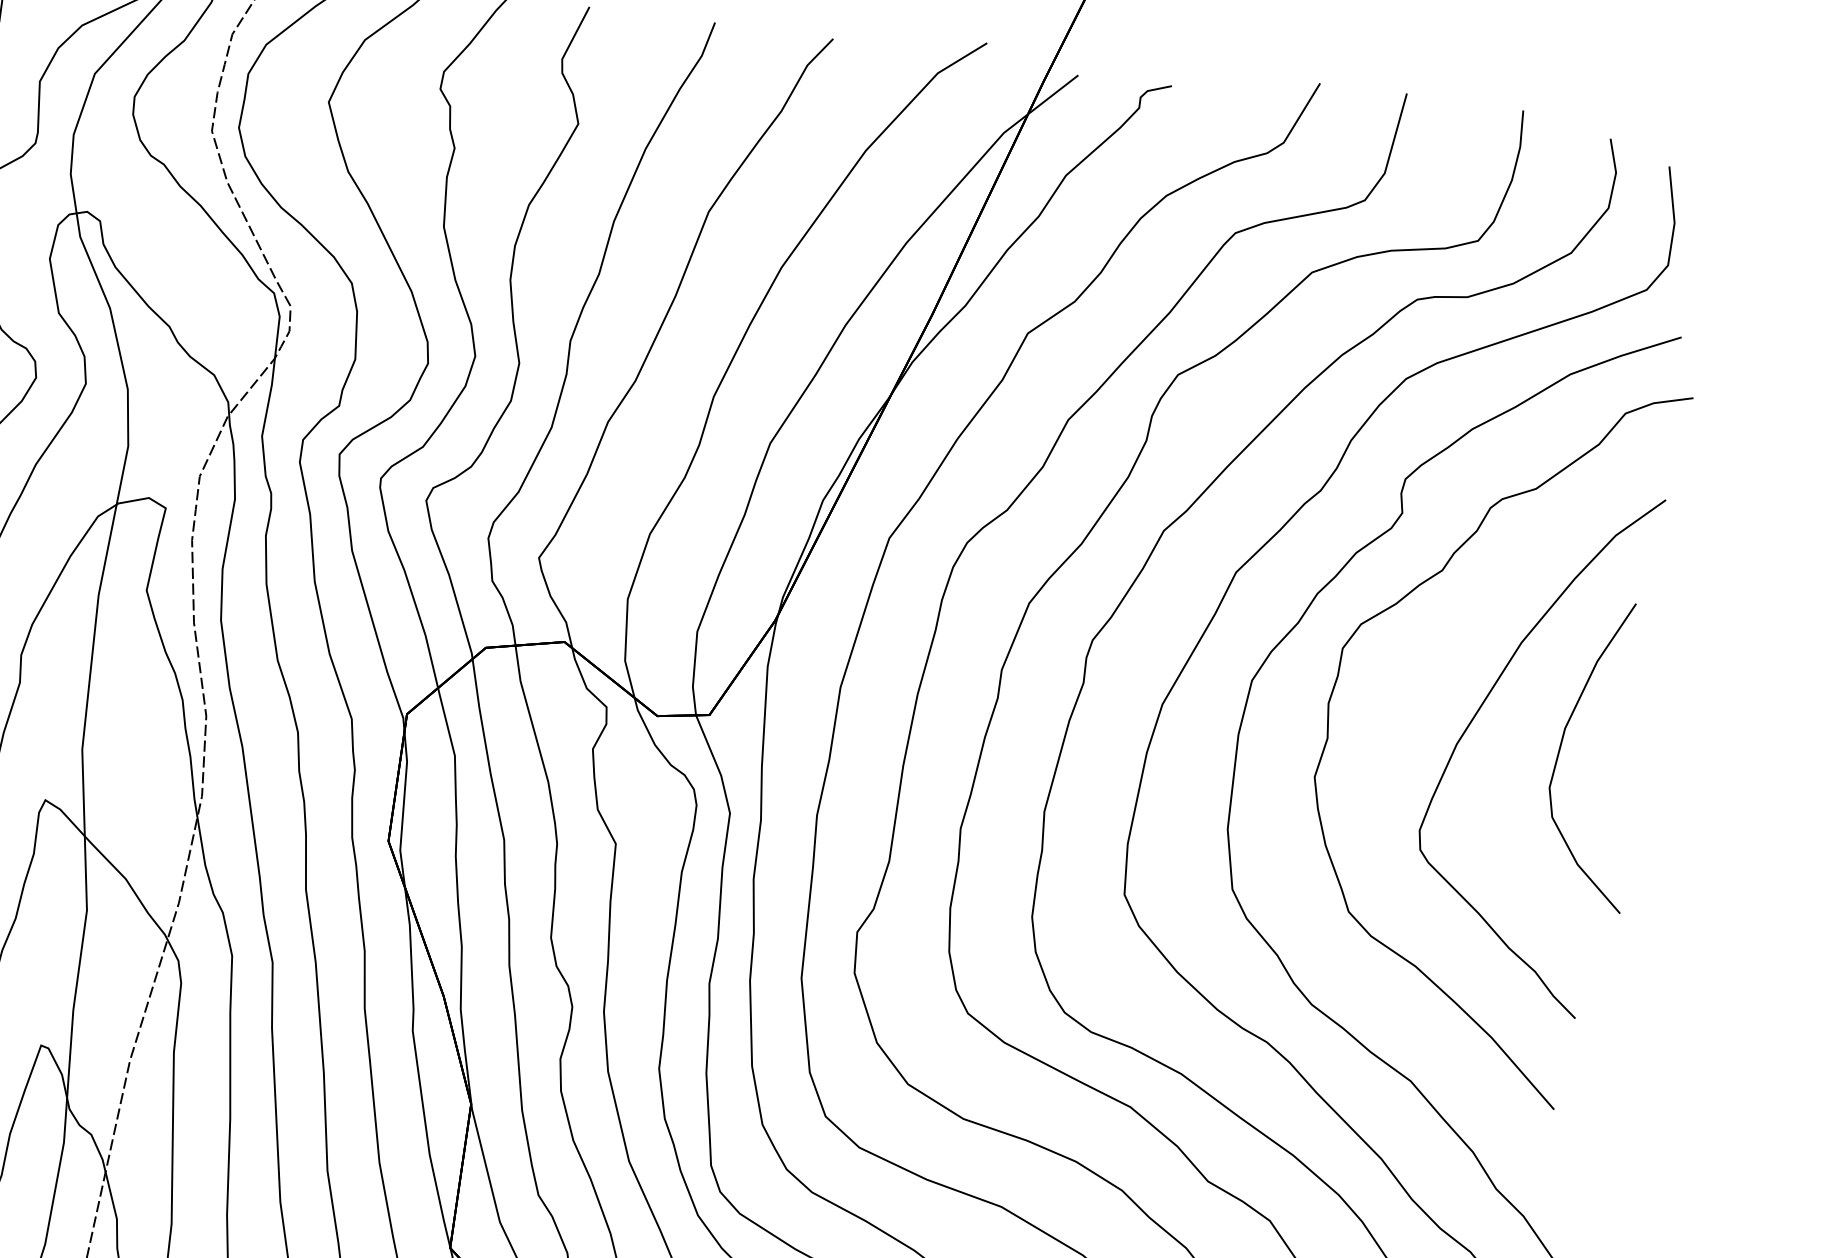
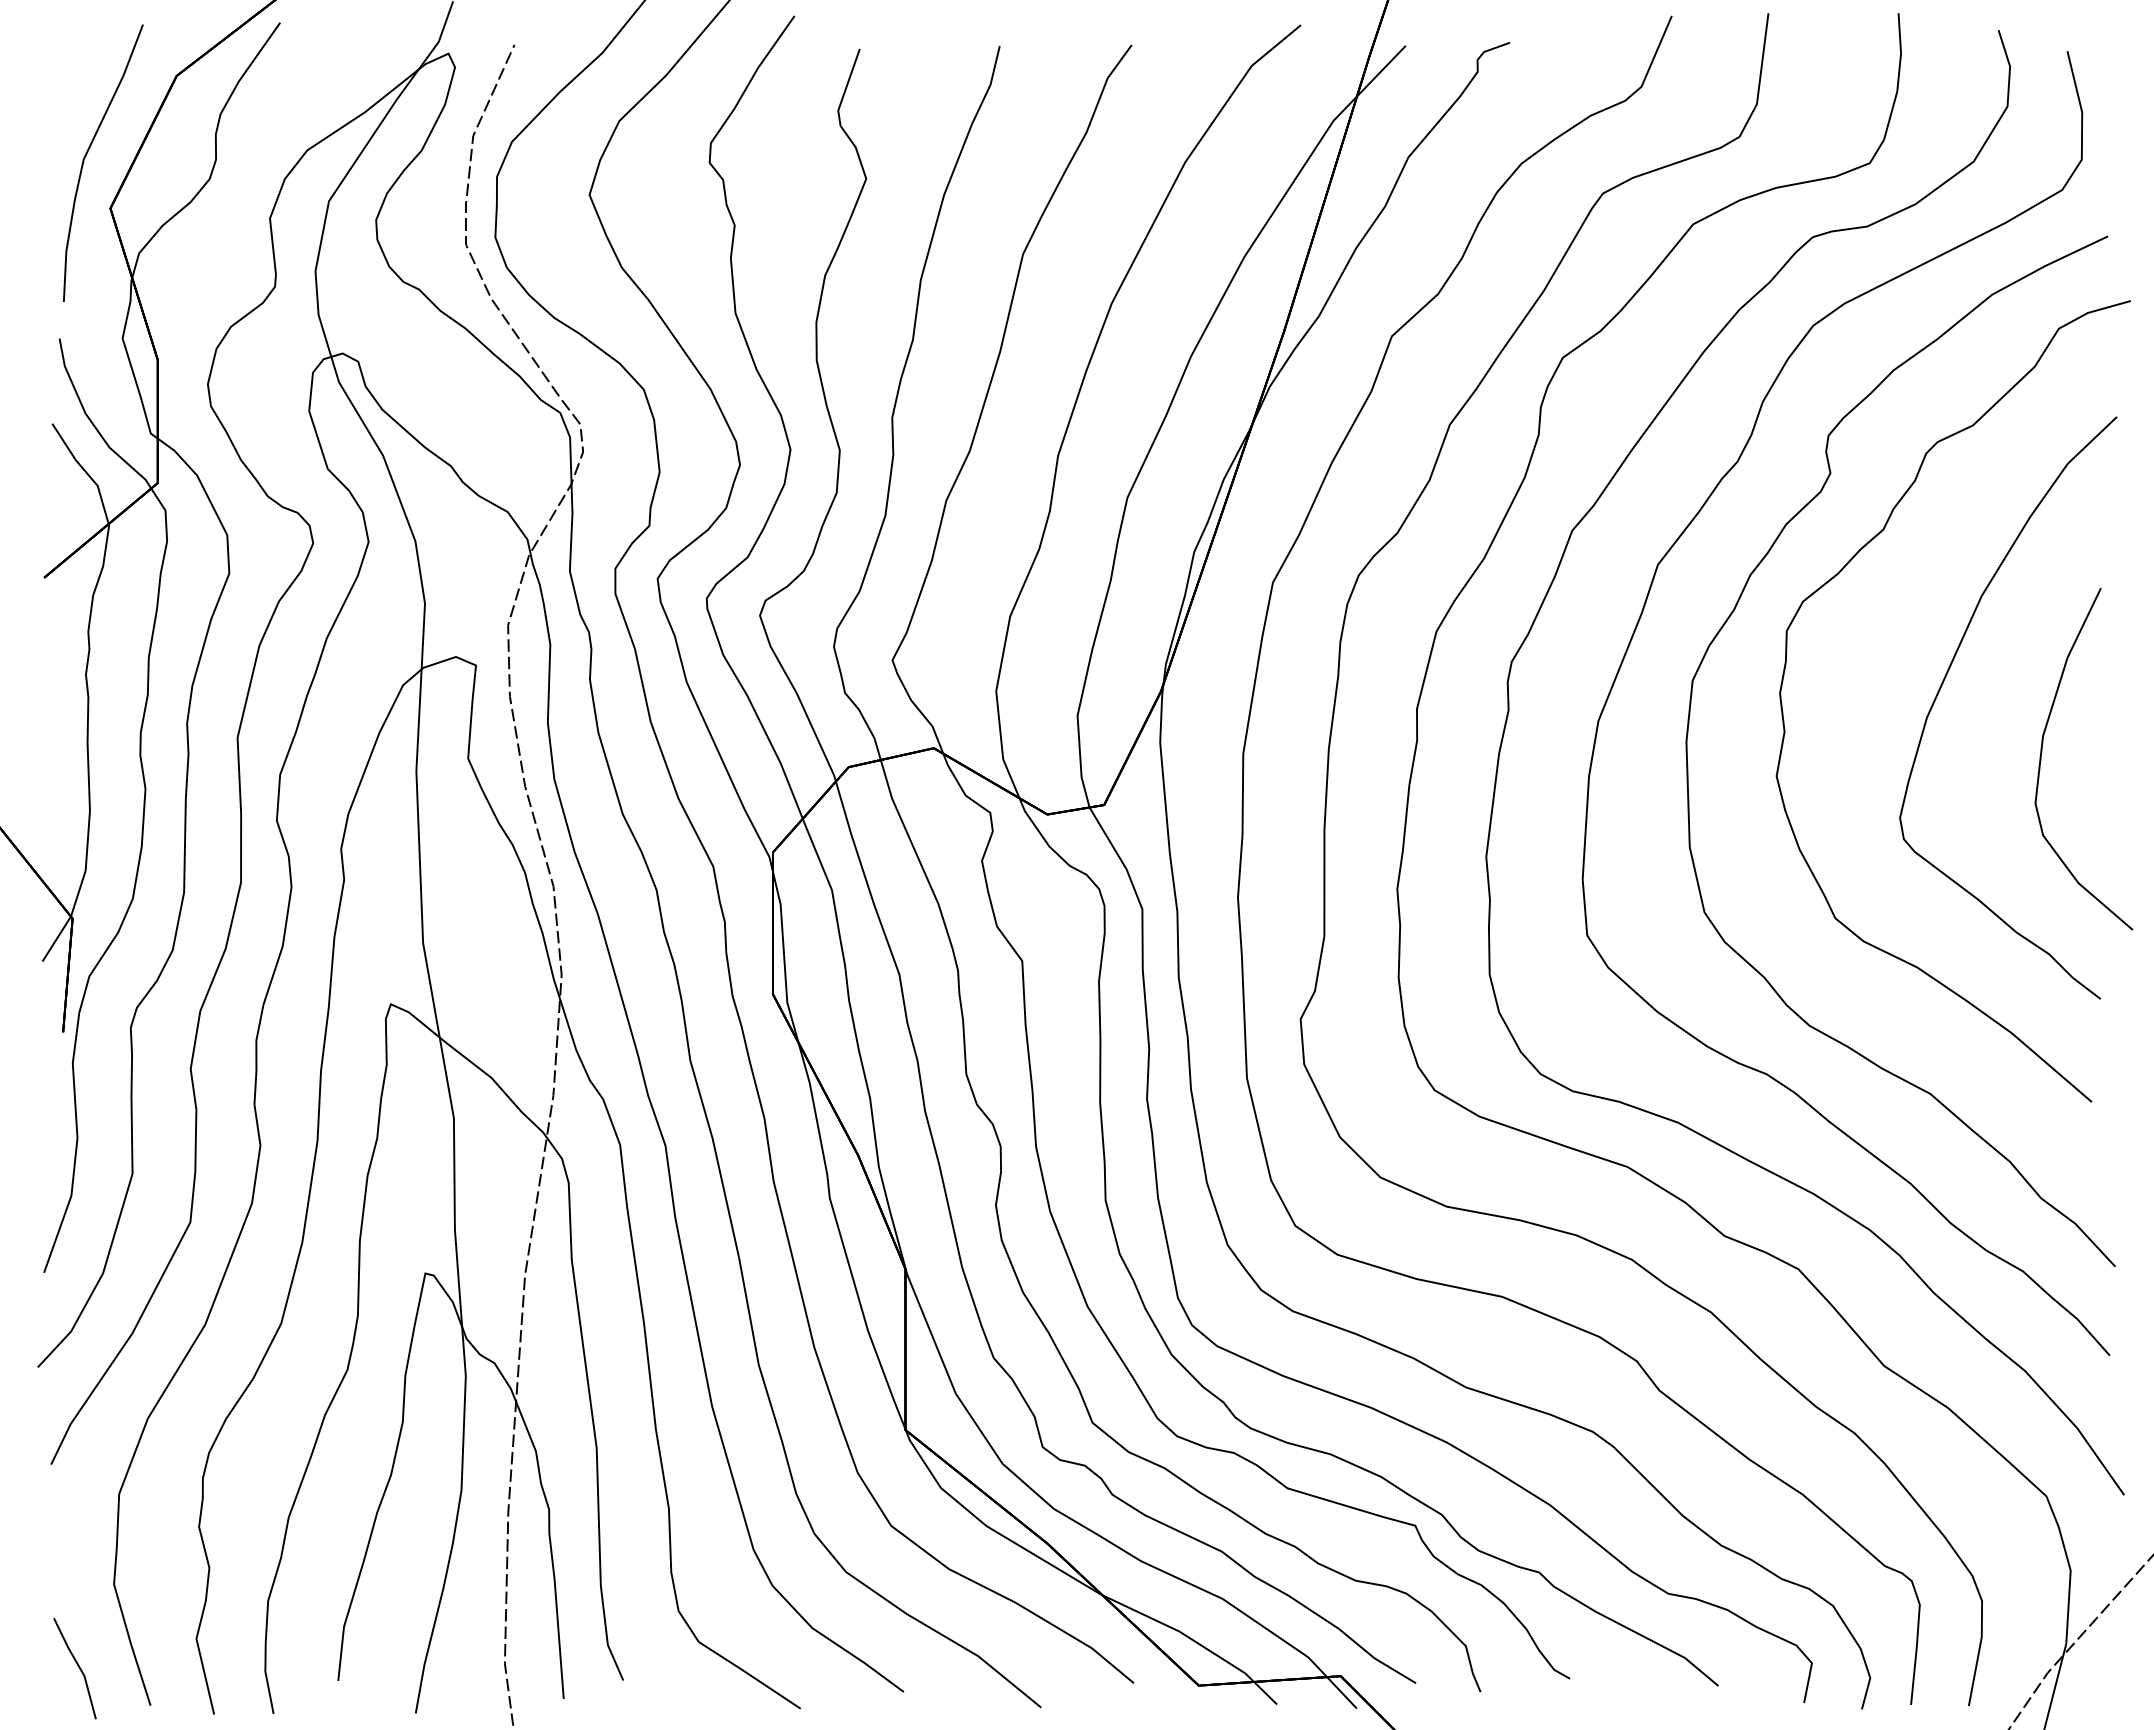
curve: (1562, 743) -> (2042, 752), moved

